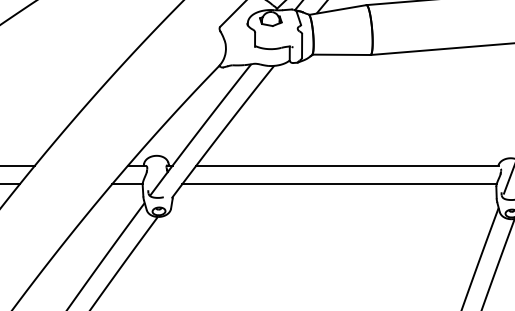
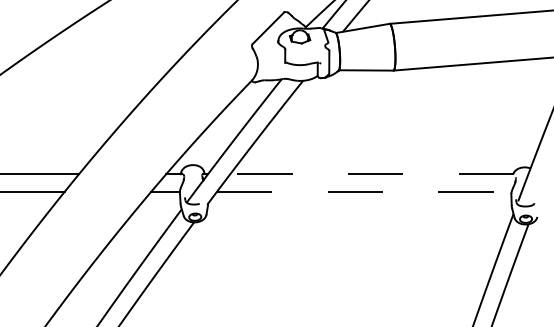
line: (348, 165) -> (372, 174), solid -> dashed
line: (339, 183) -> (364, 191), solid -> dashed

